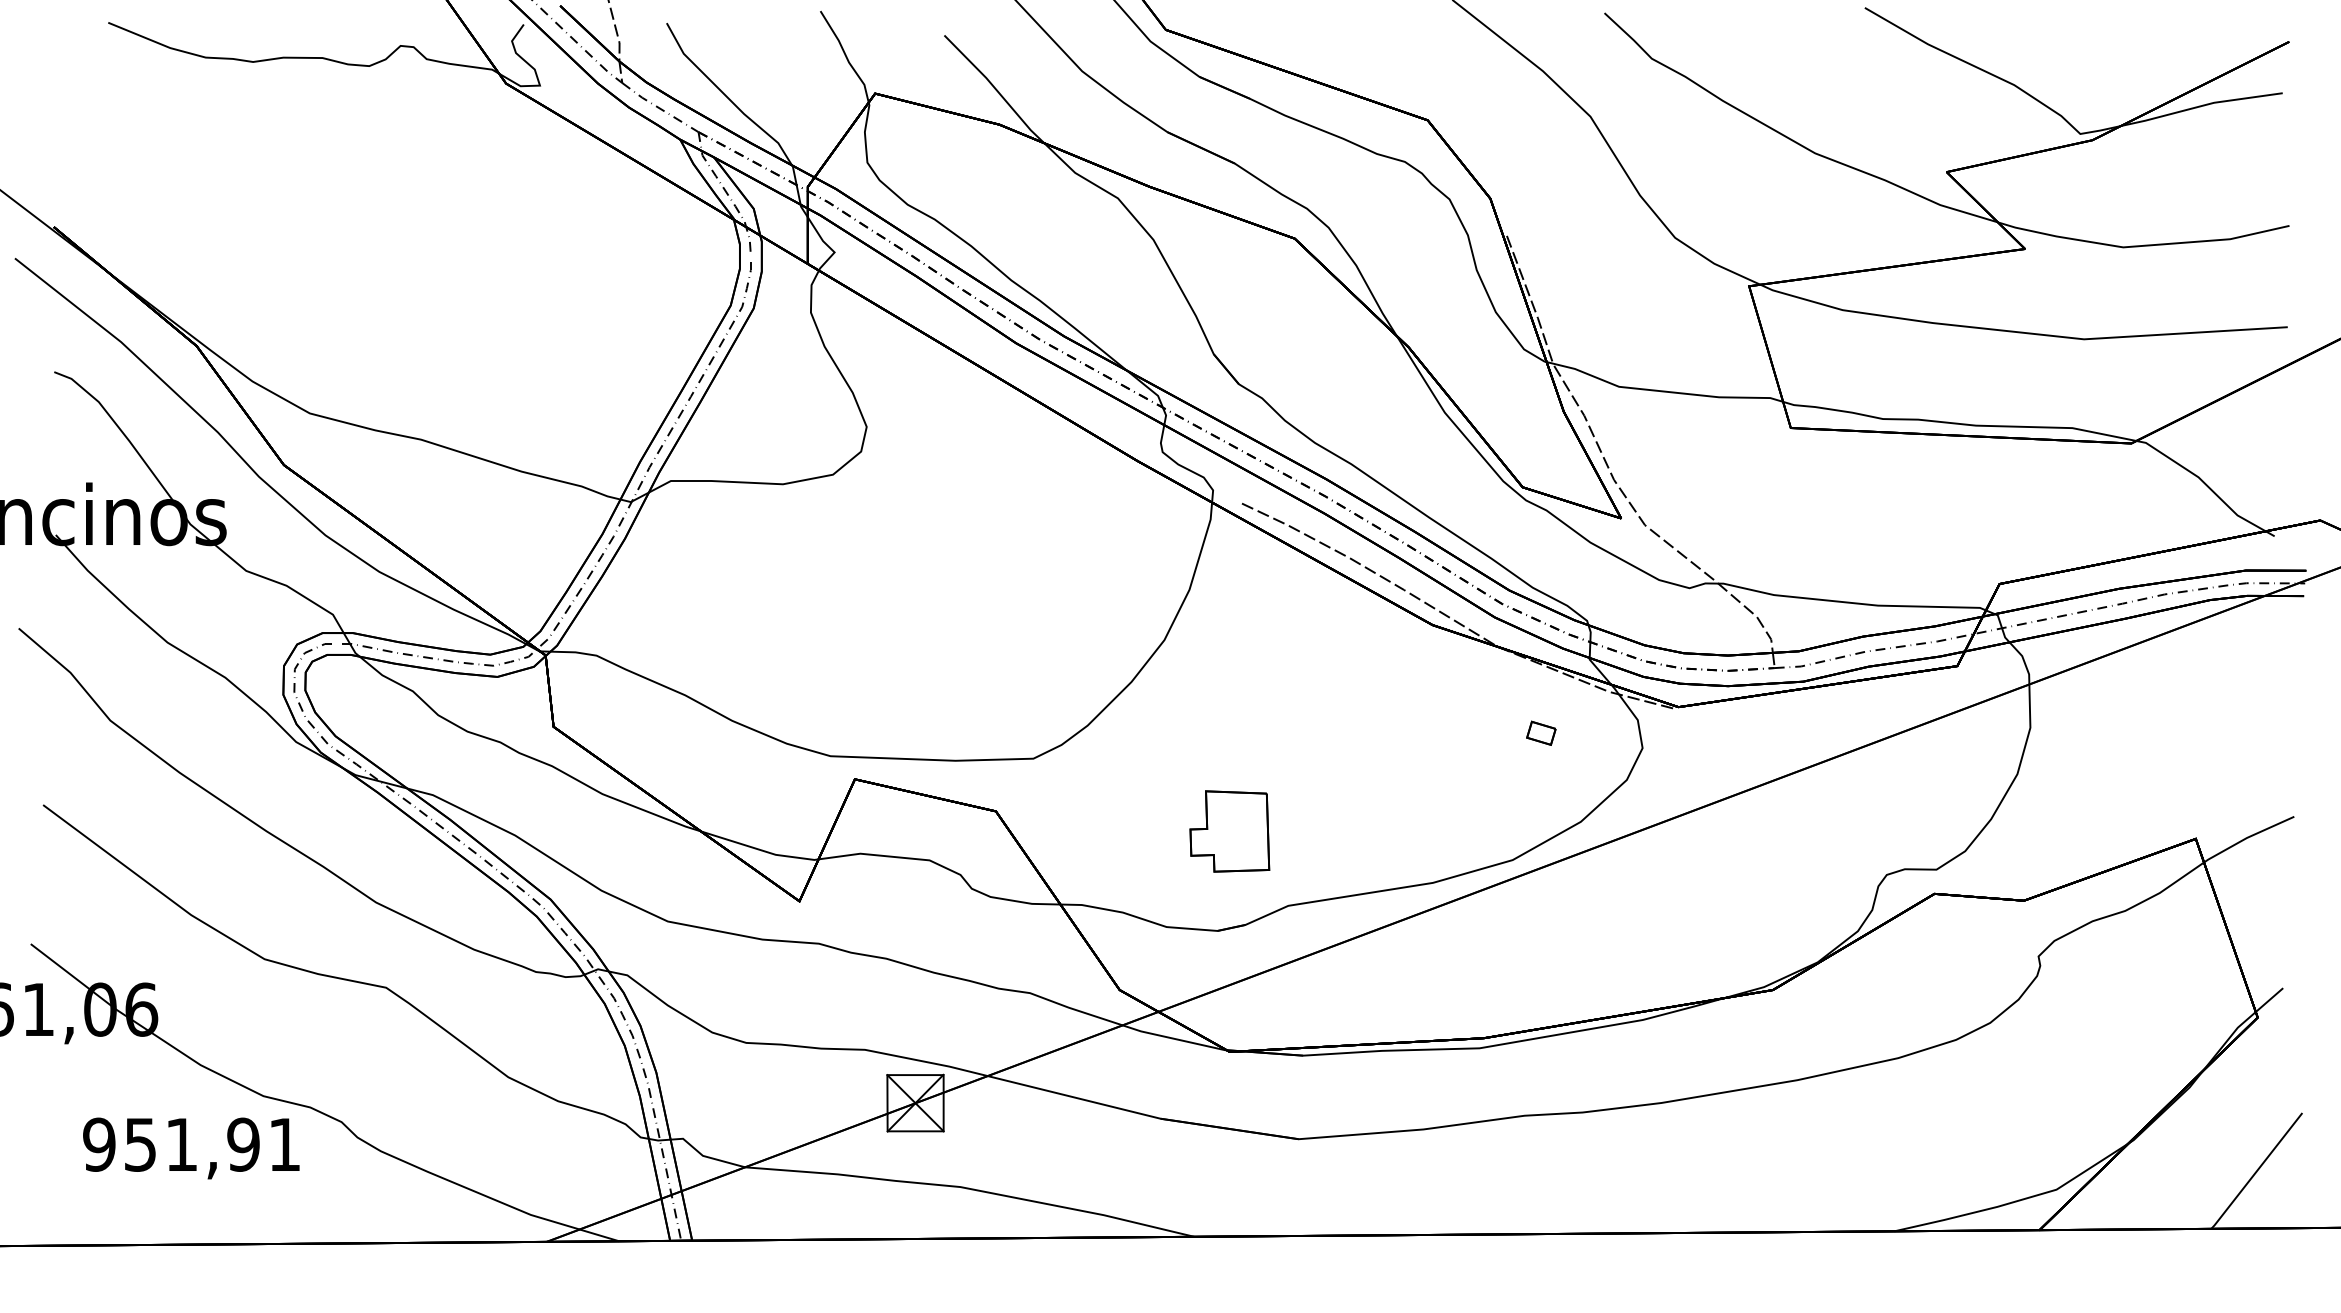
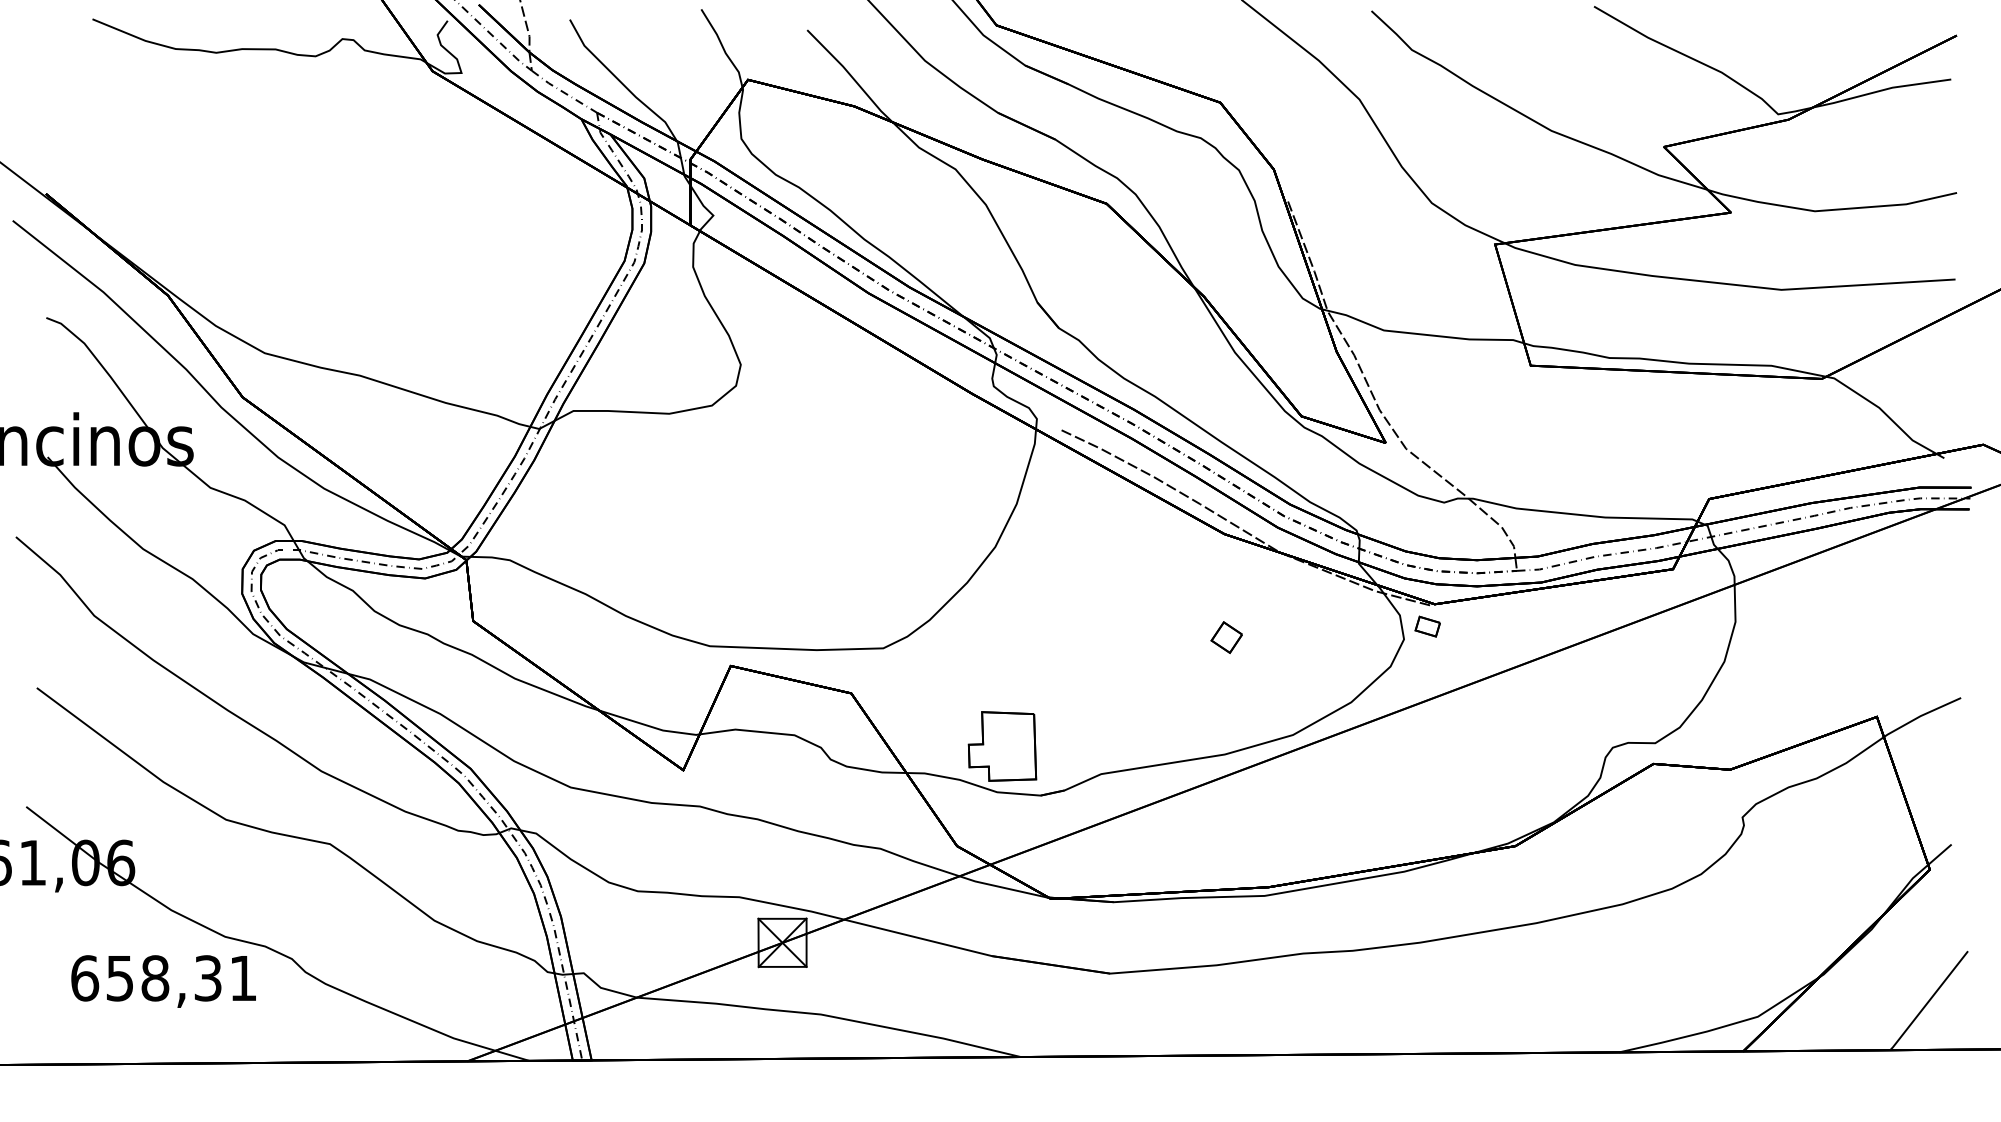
part: (1541, 732) -> (1427, 625), moved
part: (1434, 746) -> (1226, 637), added
part: (1229, 831) -> (1002, 746), moved
text: (171, 1144) -> (146, 978), 951,91 -> 658,31

